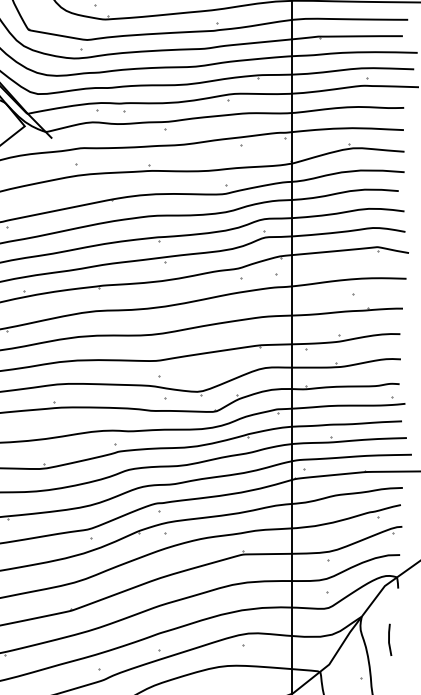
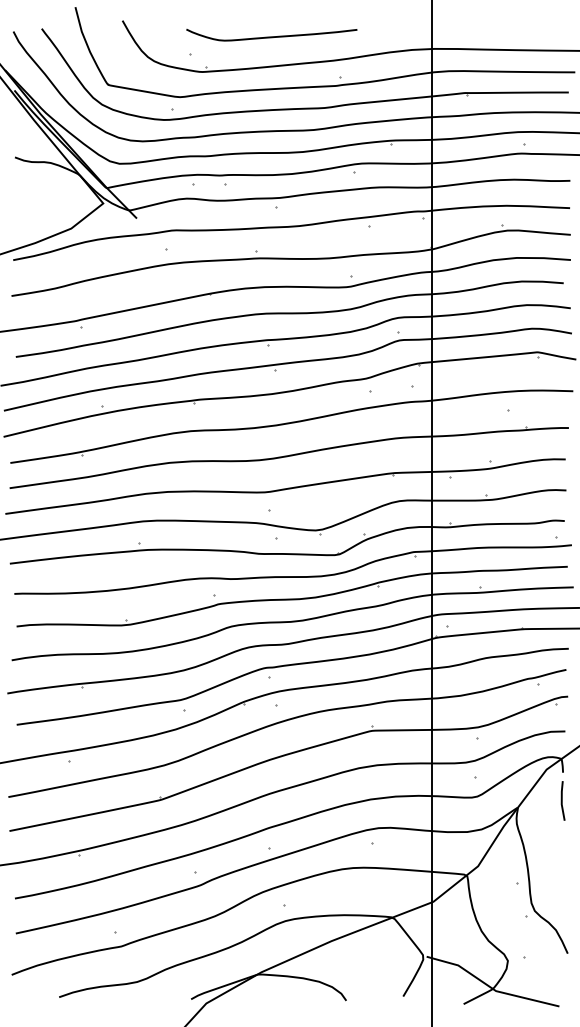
line: (389, 639) -> (562, 800), moved

